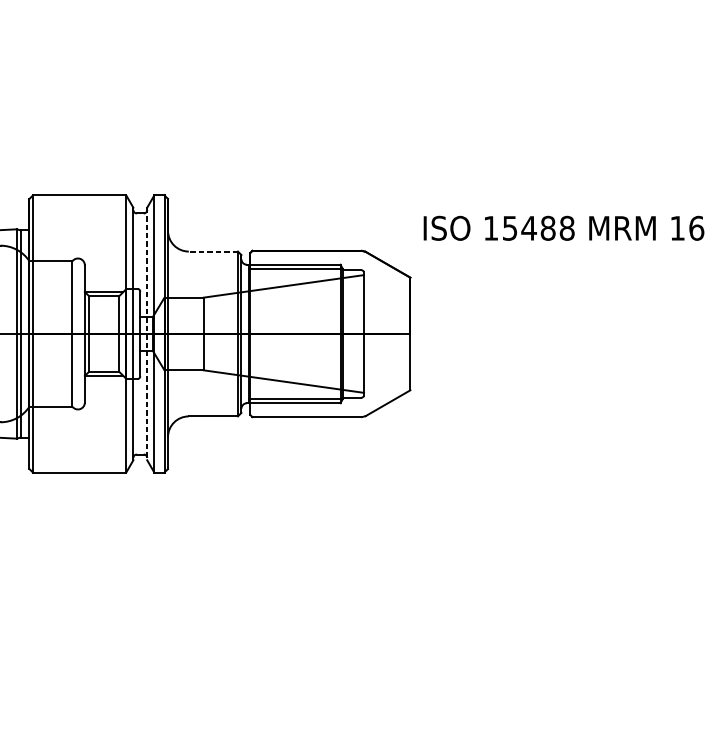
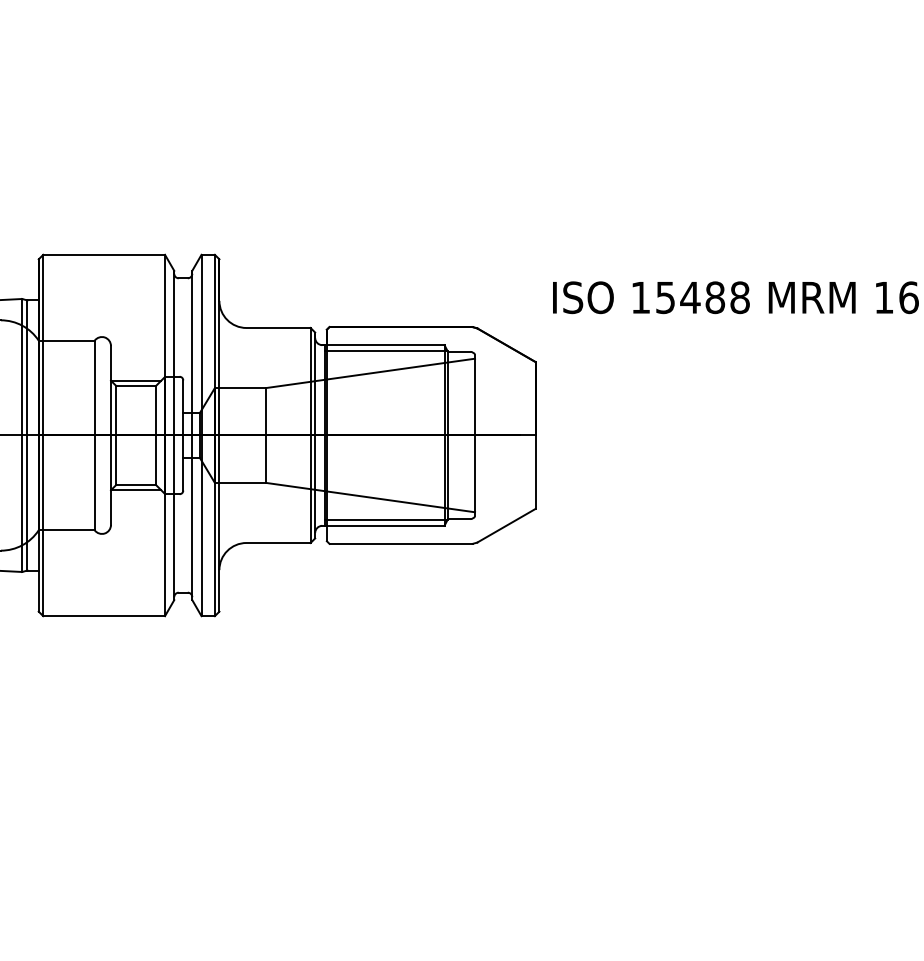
line: (213, 251) -> (278, 328), dashed -> solid
line: (147, 333) -> (192, 435), dashed -> solid

